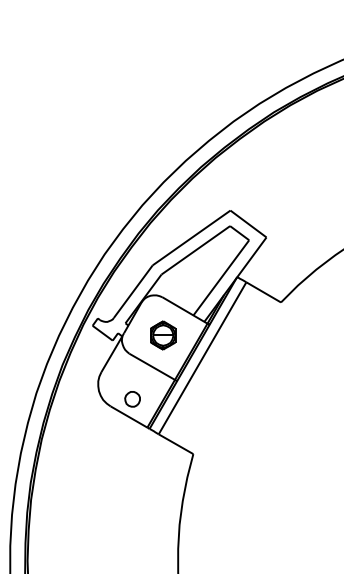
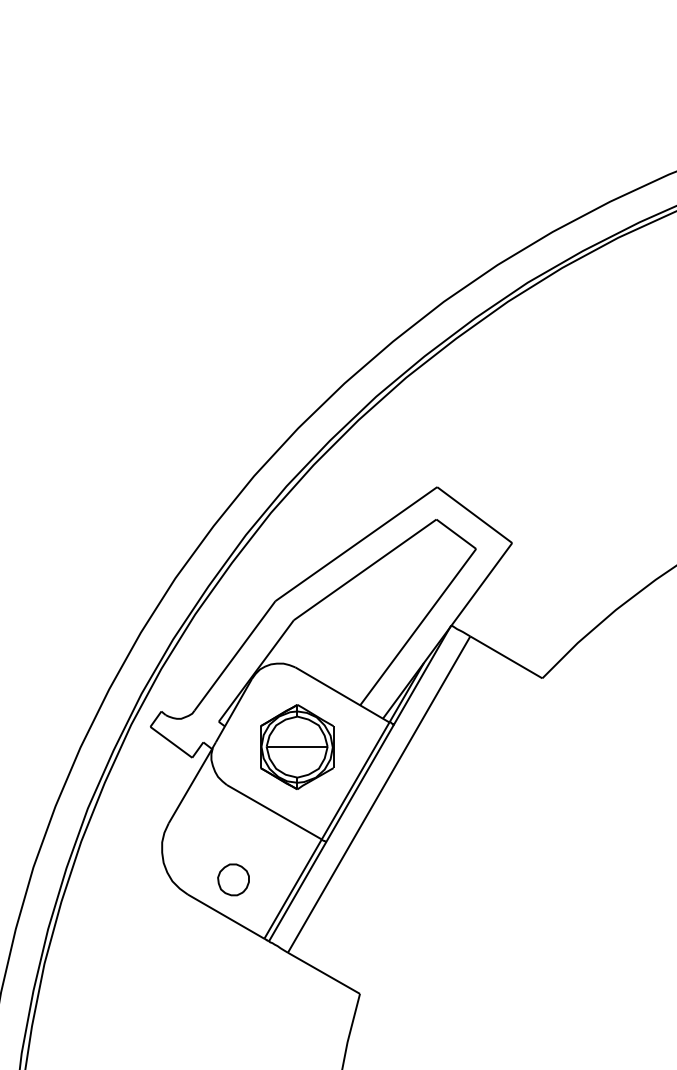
part: (163, 335) -> (297, 747), size x1.43

